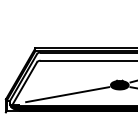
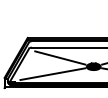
line: (77, 73) -> (60, 57), added

